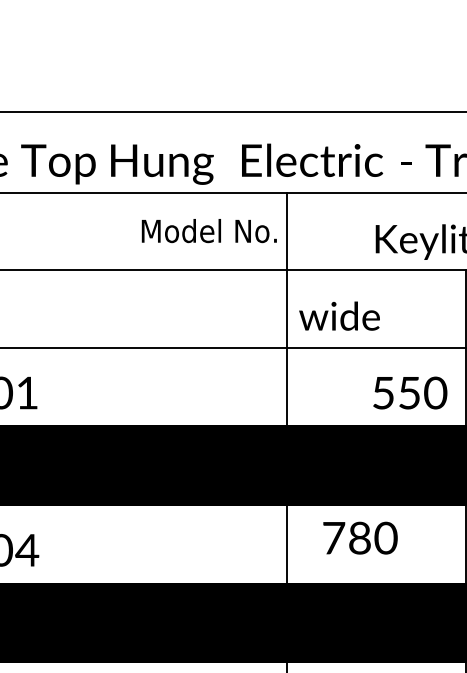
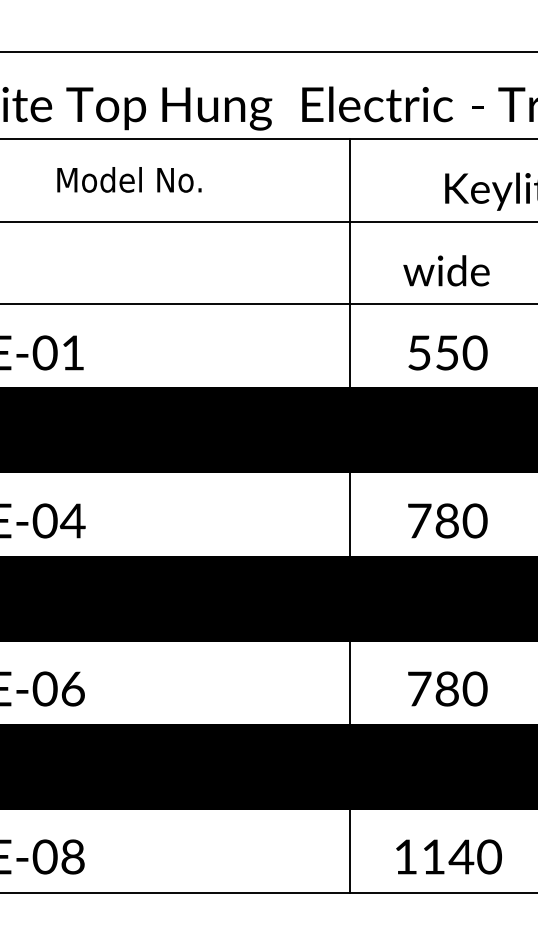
text: (209, 230) -> (129, 179), moved
text: (339, 315) -> (446, 270), moved
text: (409, 392) -> (447, 352), moved
text: (360, 537) -> (447, 520), moved

